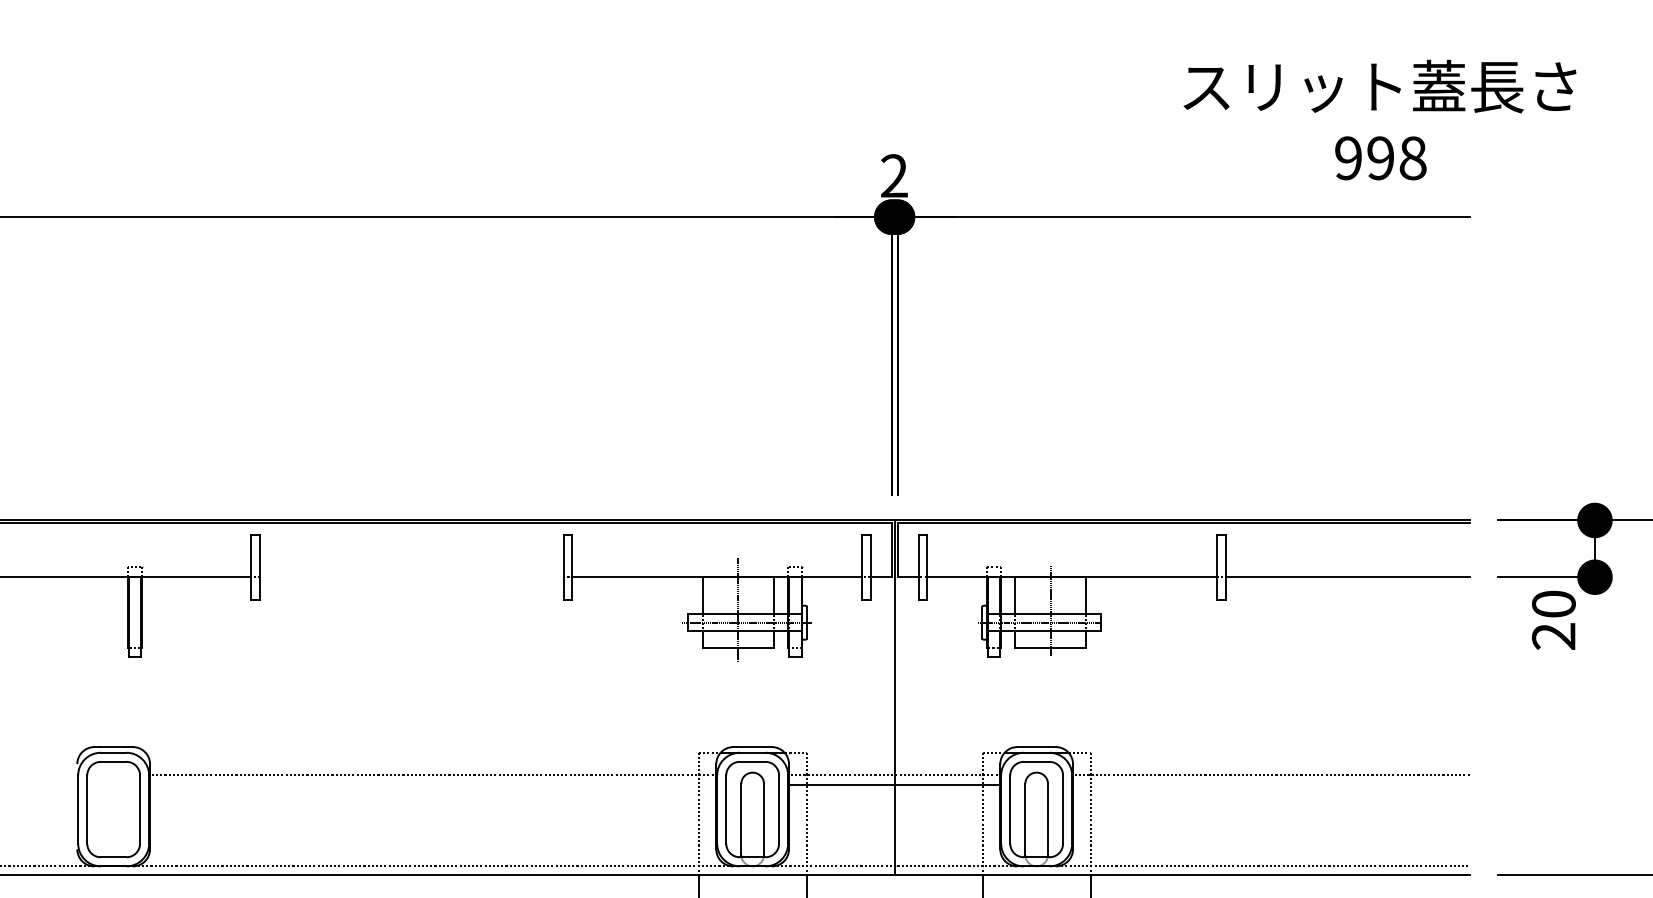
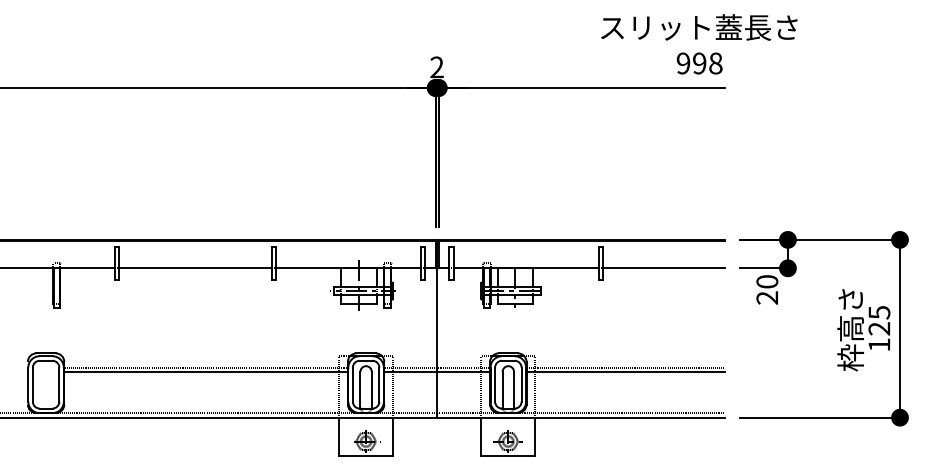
text: (1380, 120) -> (699, 44), moved
line: (411, 577) -> (195, 268), added
line: (431, 785) -> (205, 372), added
line: (1270, 785) -> (625, 372), added

